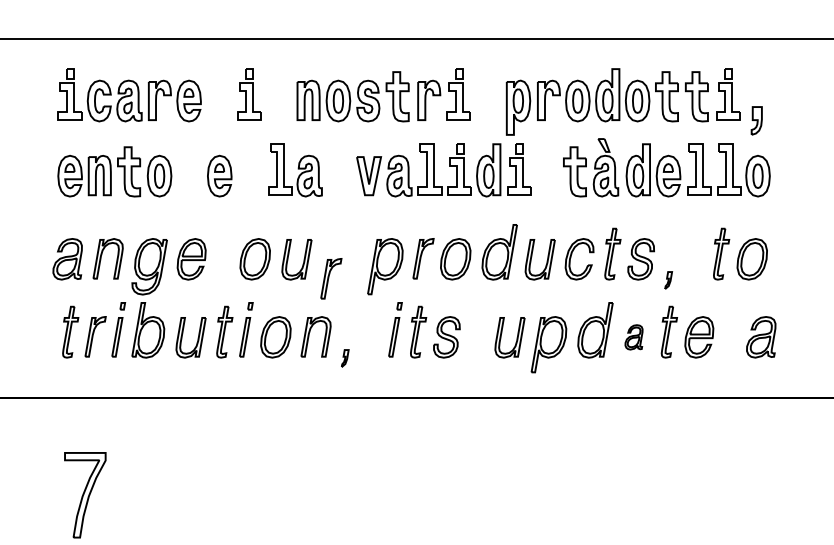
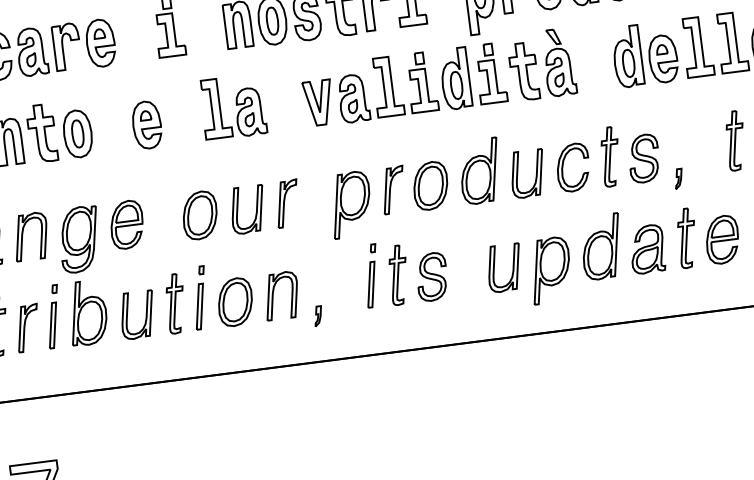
part: (591, 167) -> (542, 64), moved
part: (331, 278) -> (287, 203), moved
part: (633, 337) -> (646, 249), size x1.67

